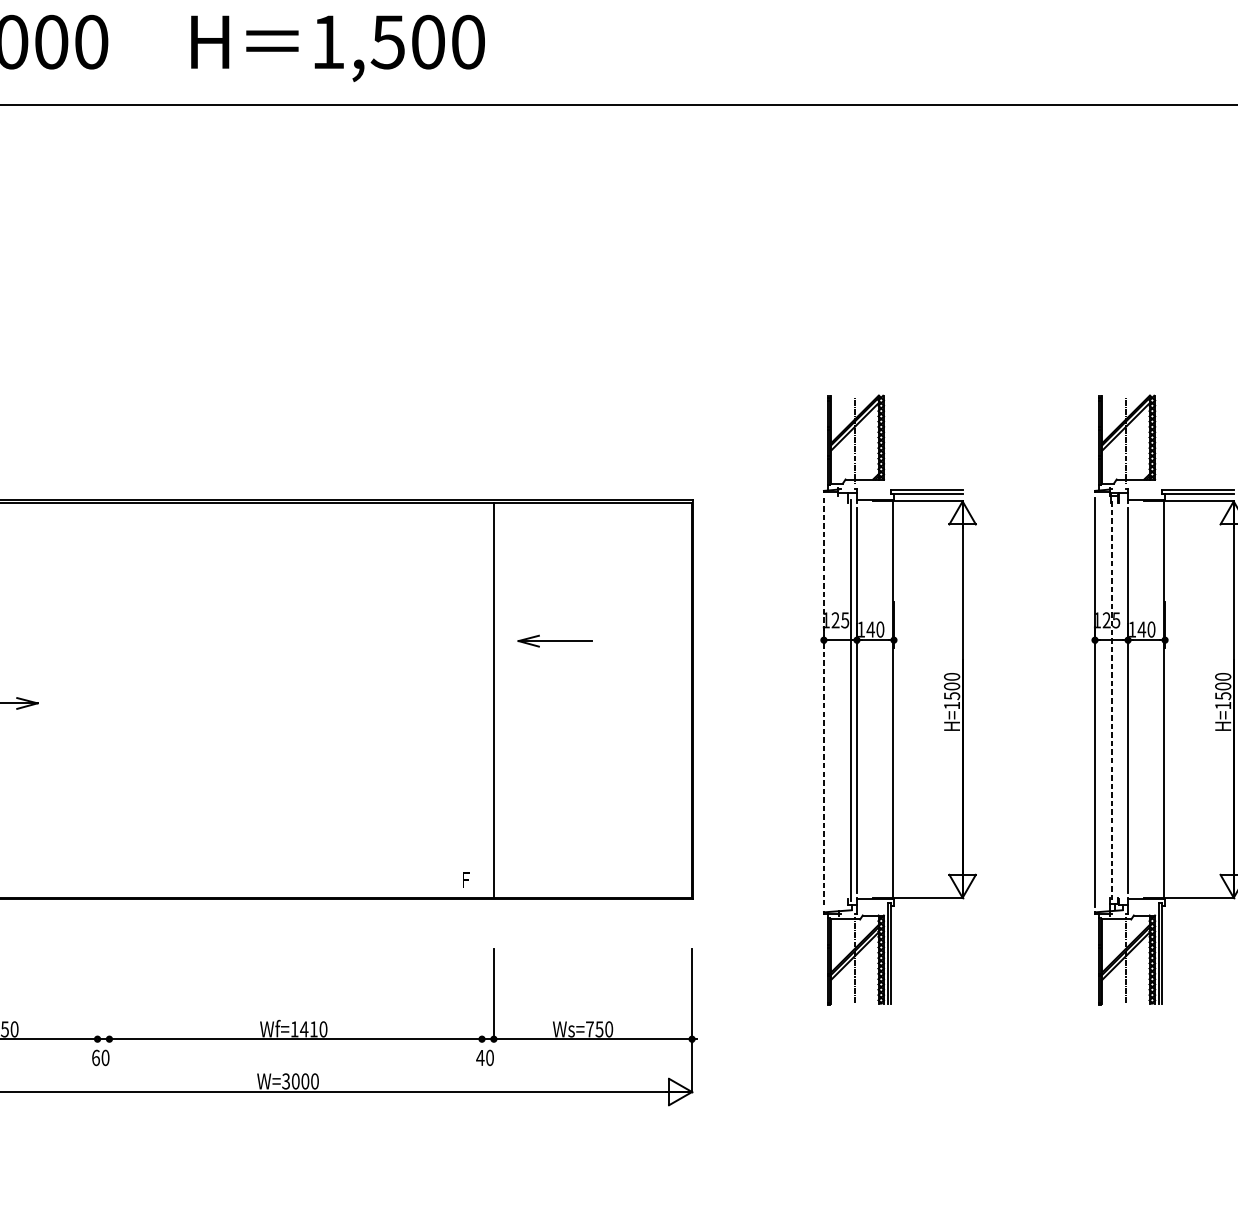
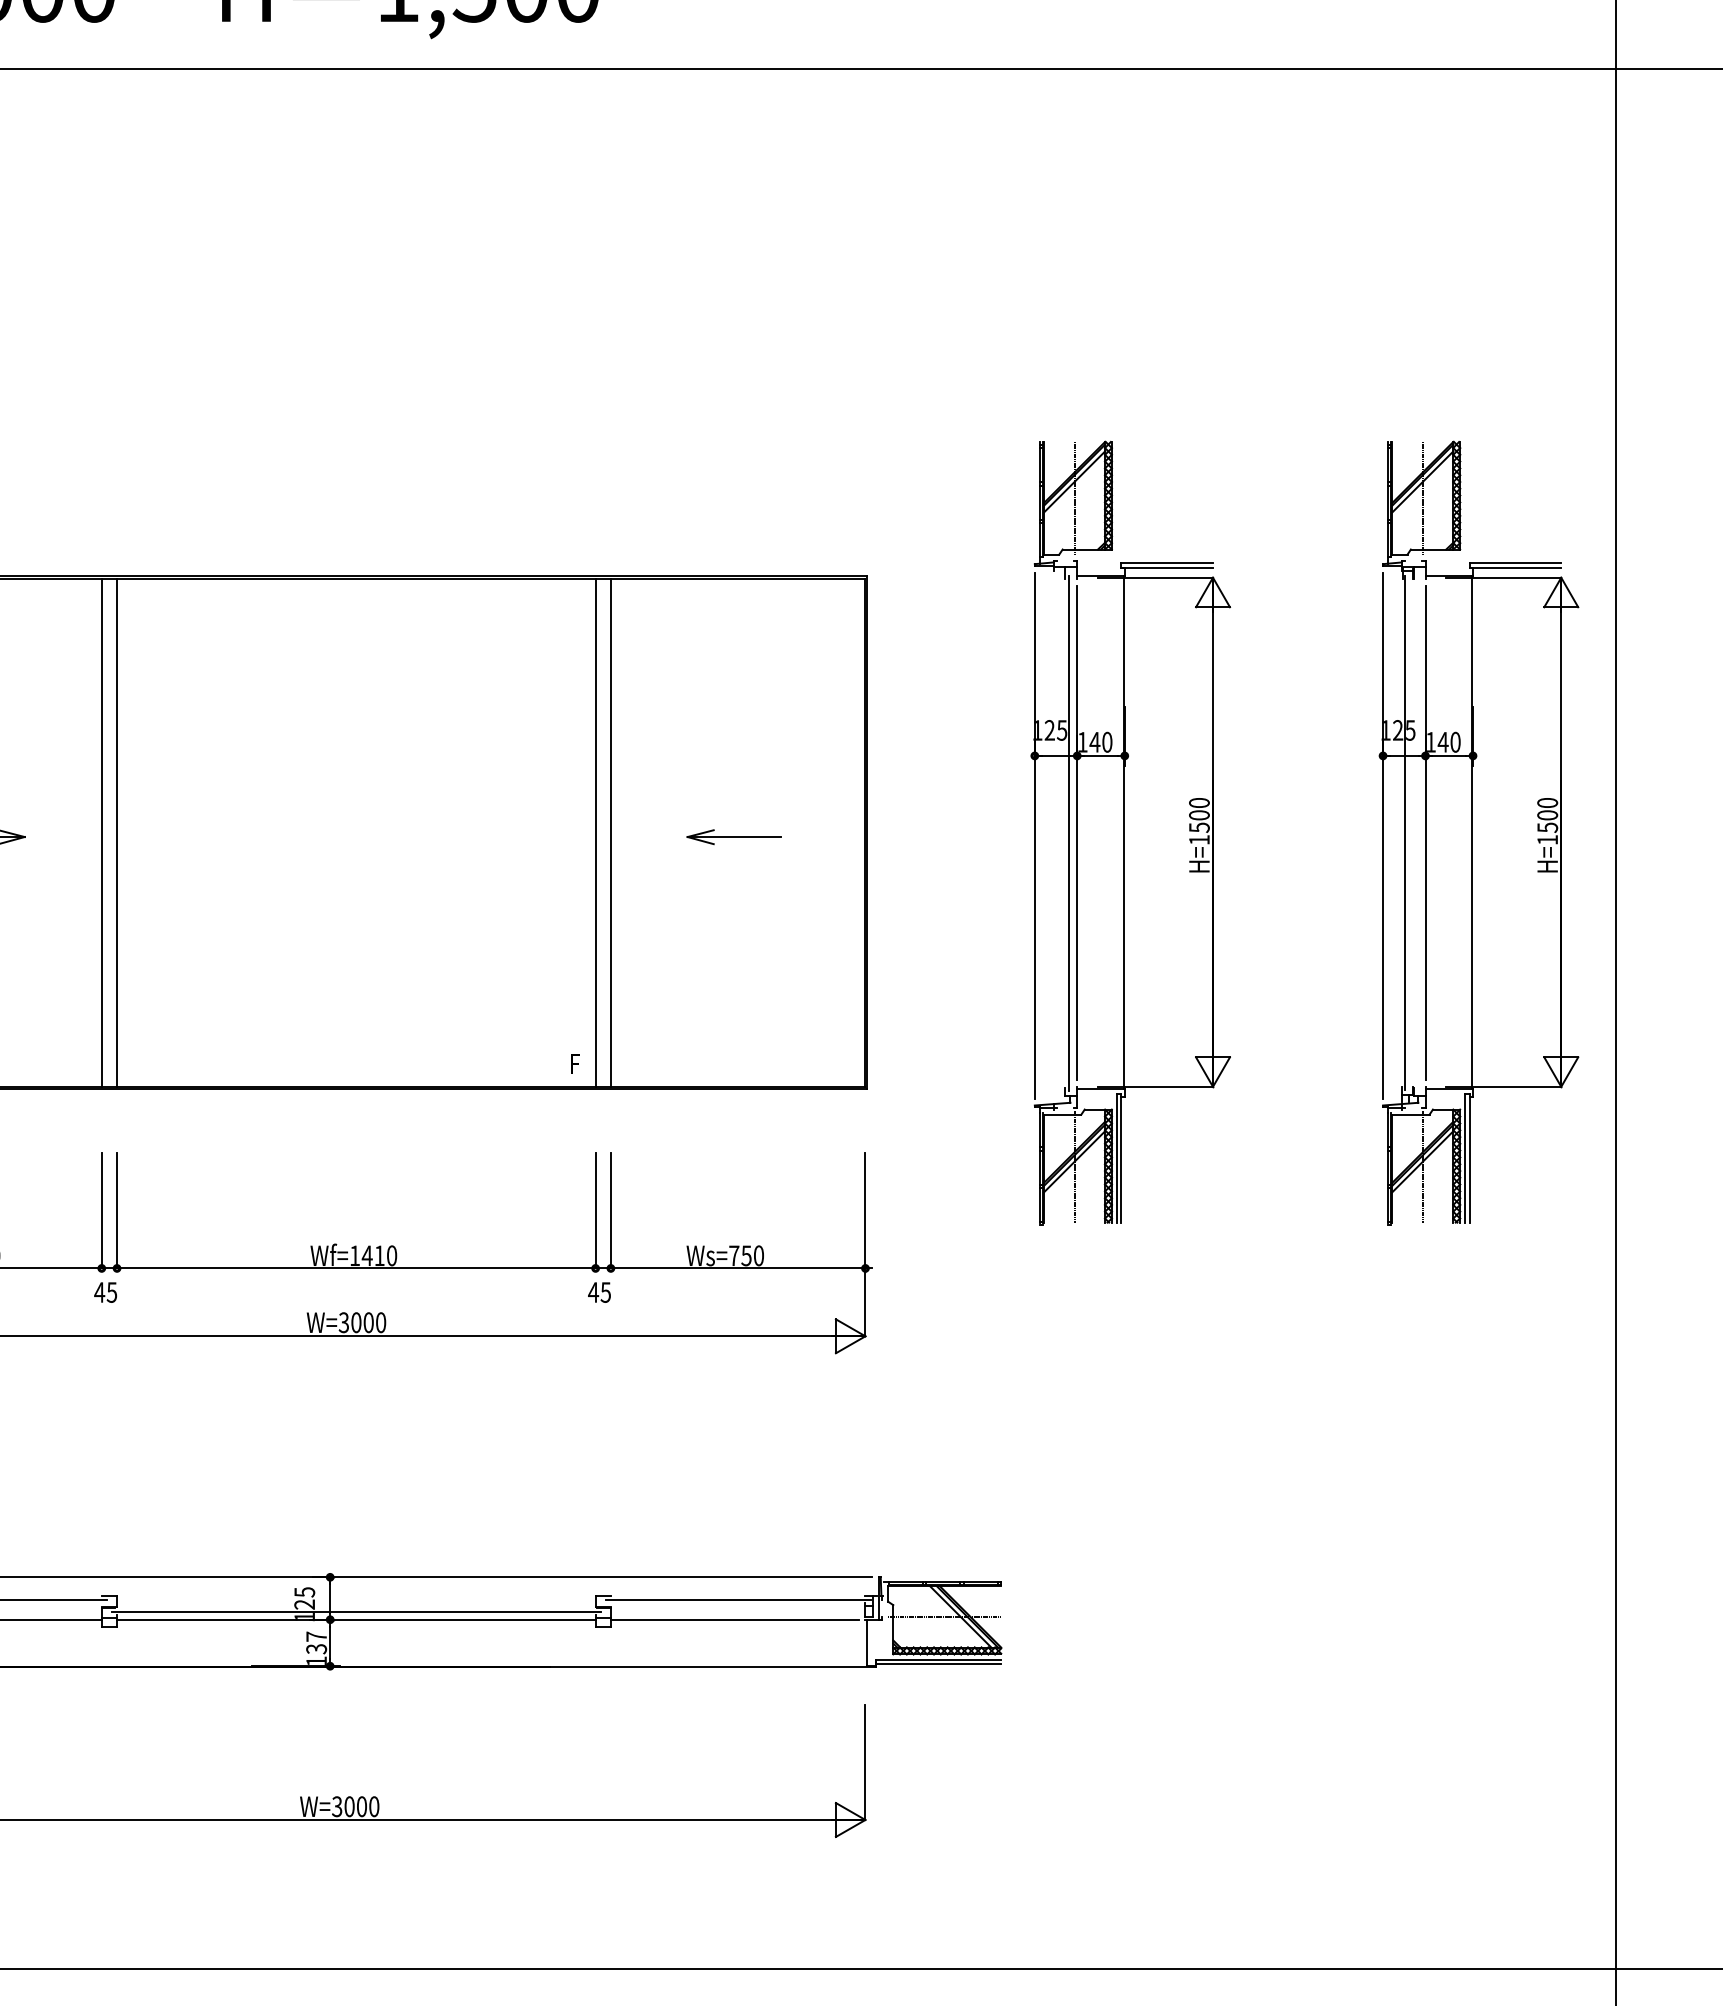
part: (554, 641) -> (733, 837), moved
line: (97, 699) -> (101, 832), added
line: (109, 699) -> (117, 832), added
line: (481, 699) -> (595, 832), added
line: (1112, 699) -> (1405, 832), dashed -> solid
line: (823, 702) -> (1034, 836), dashed -> solid
line: (97, 994) -> (101, 1210), added
line: (109, 994) -> (117, 1210), added
line: (481, 994) -> (595, 1210), added
text: (100, 1057) -> (105, 1292), 60 -> 45
text: (489, 1057) -> (605, 1292), 40 -> 45

